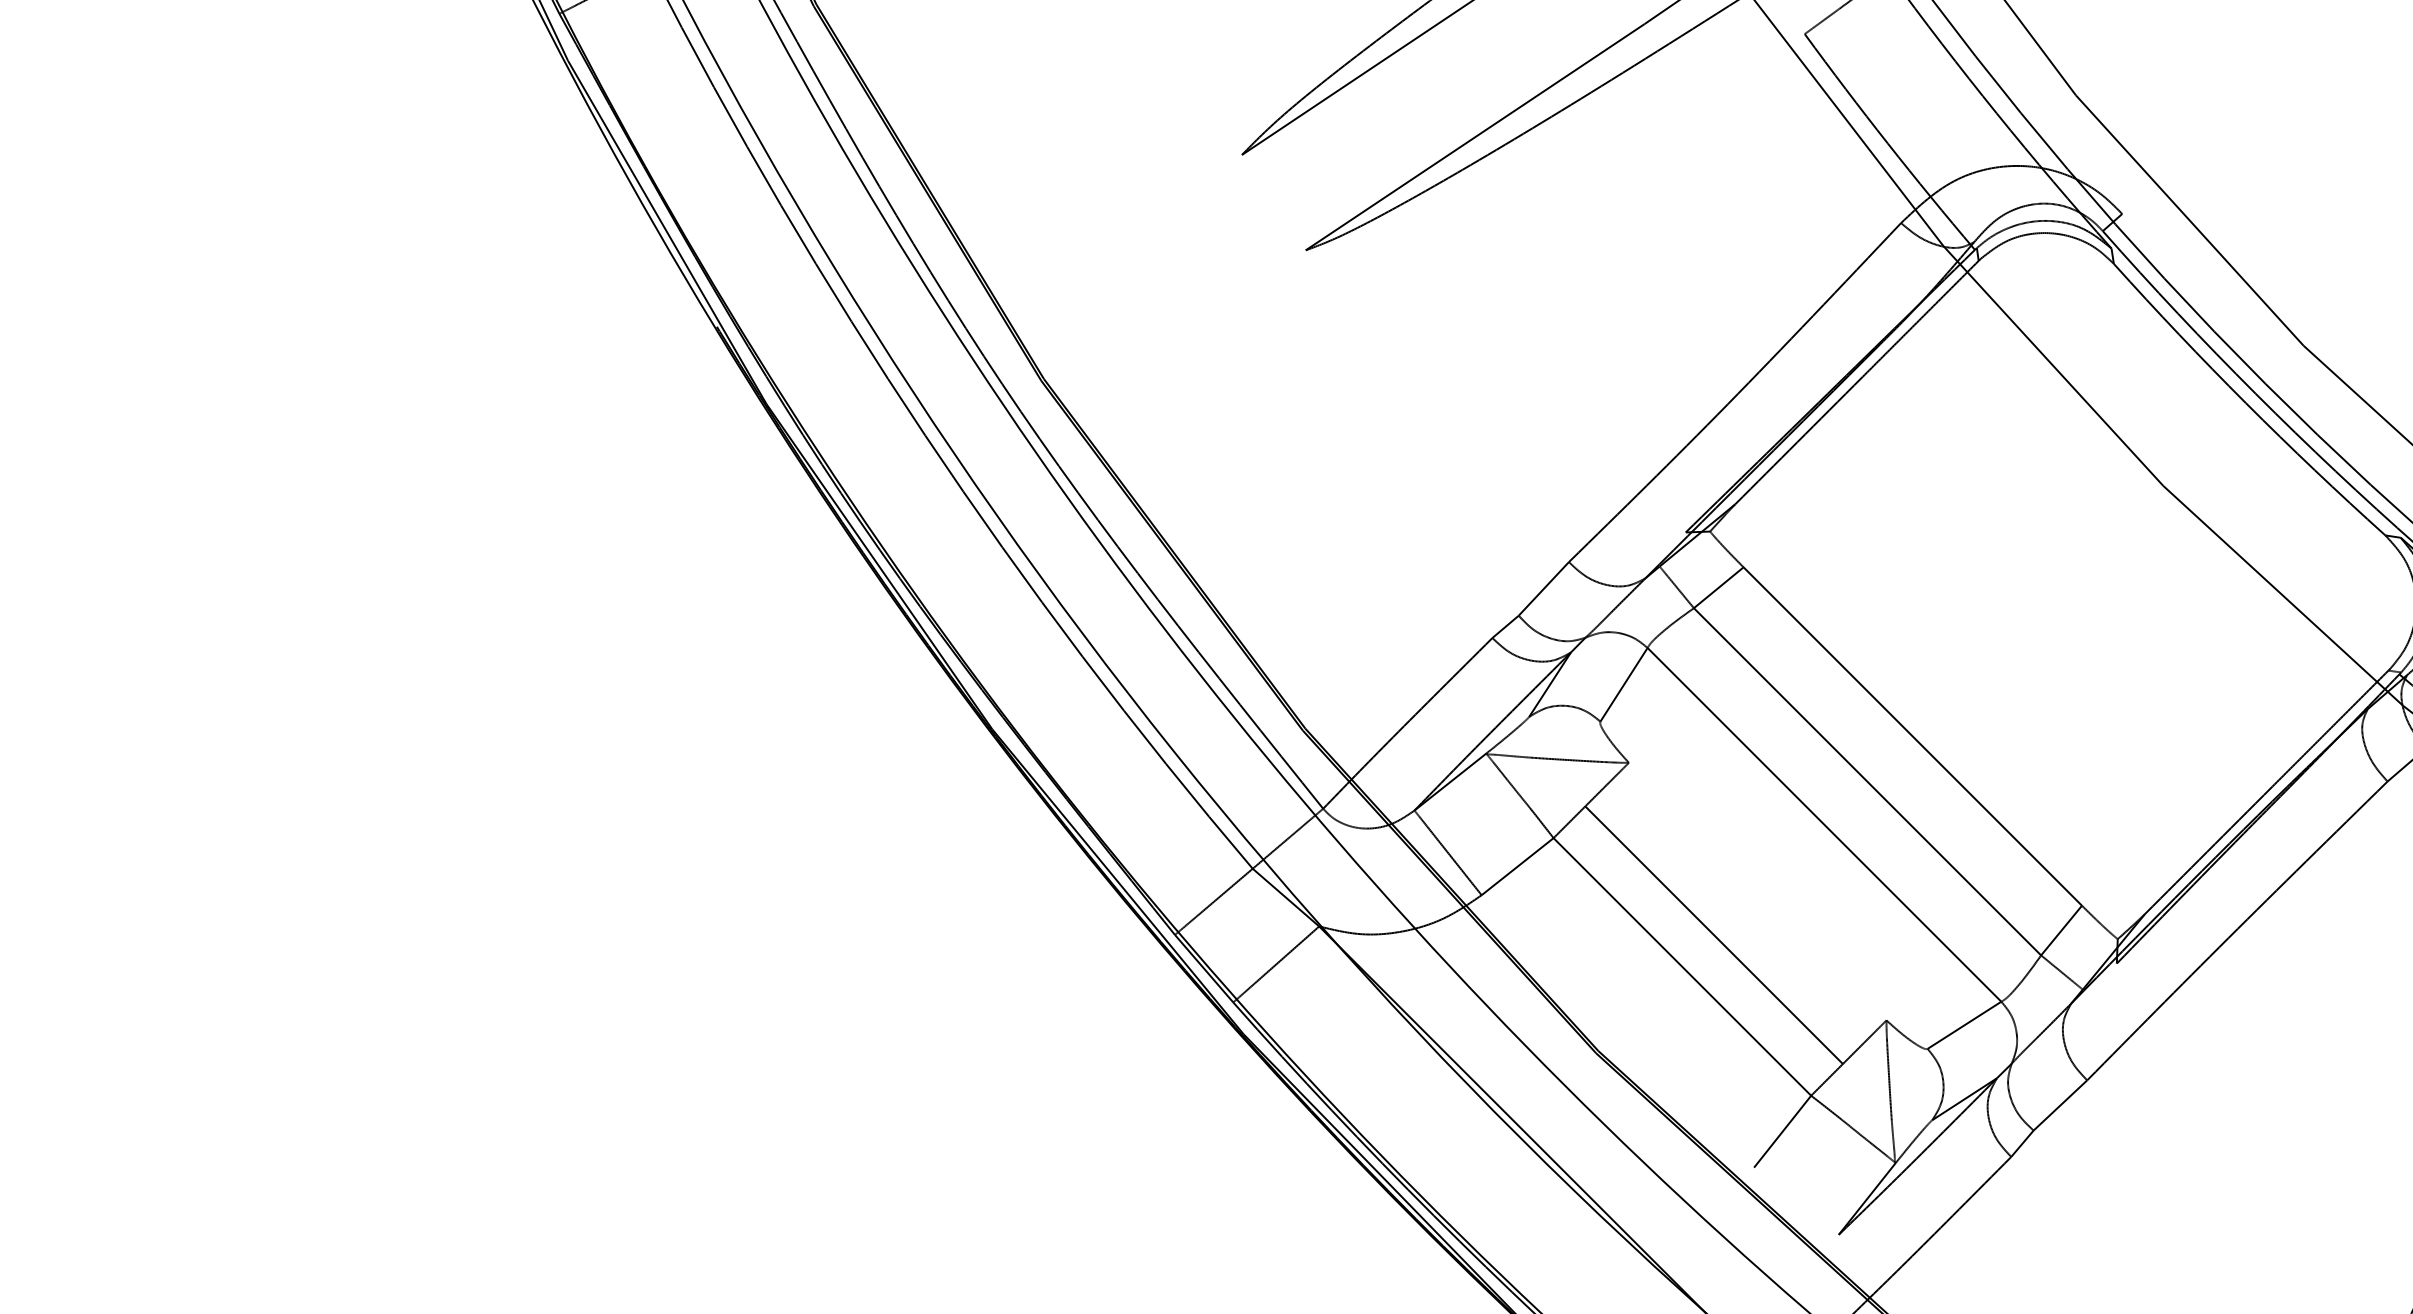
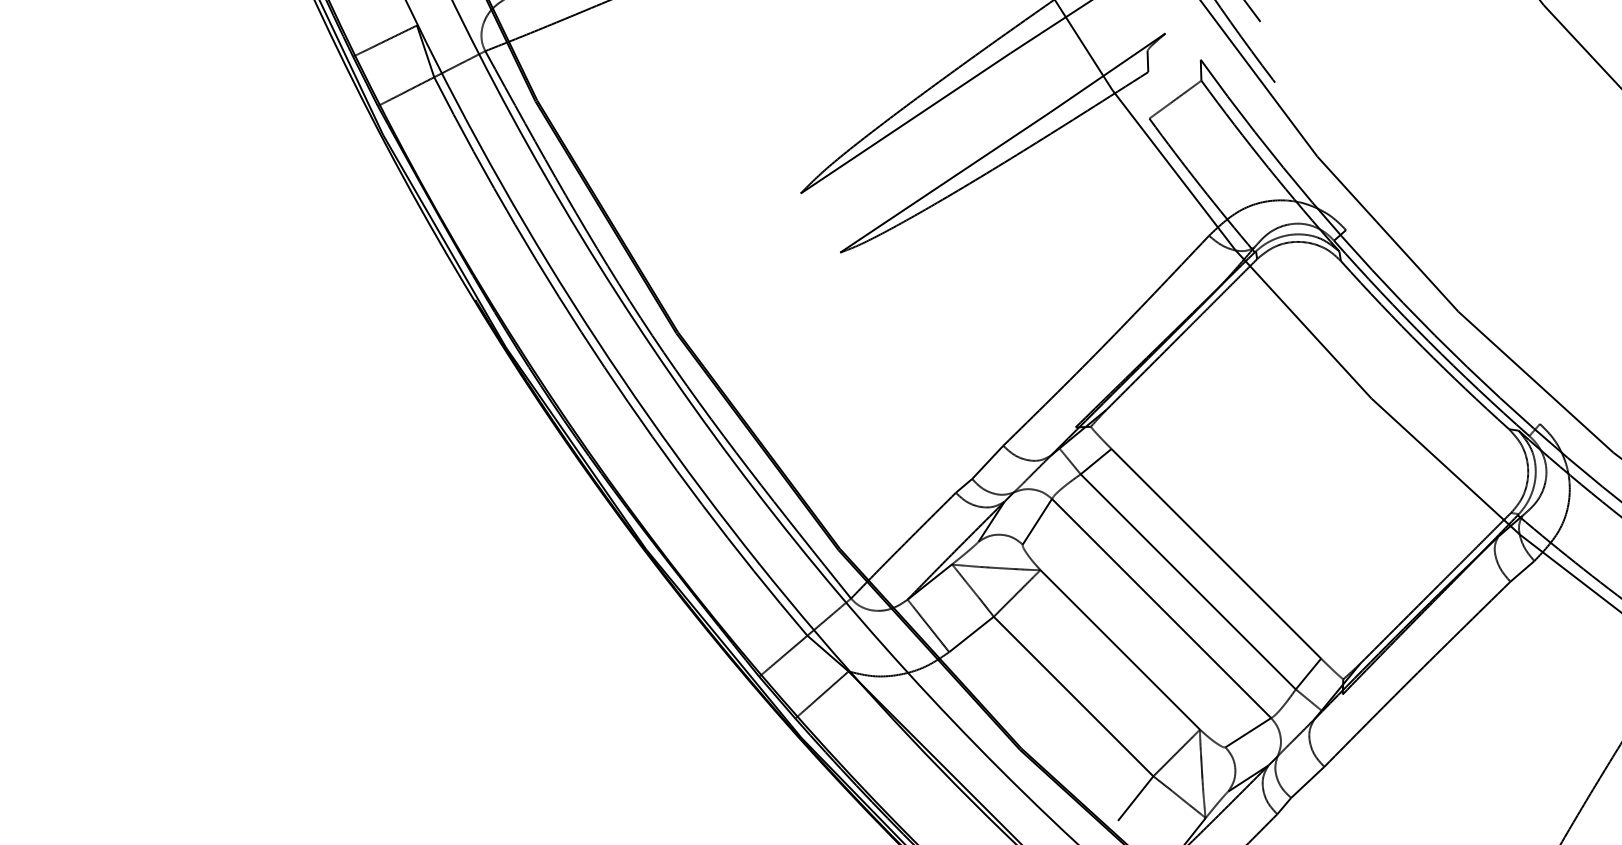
line: (1714, 934) -> (1120, 649), moved

